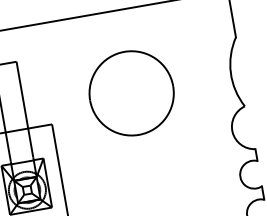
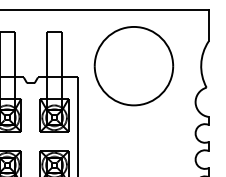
part: (131, 93) -> (133, 66), size x1.4

